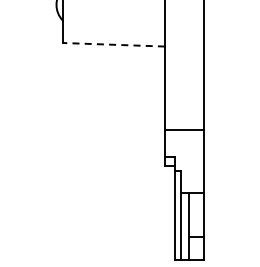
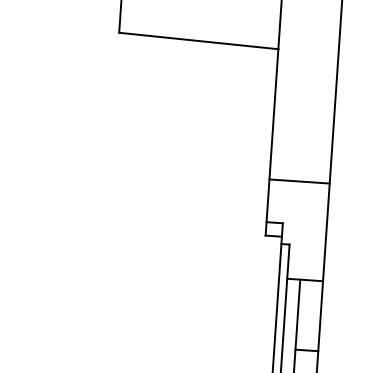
line: (113, 44) -> (198, 40), dashed -> solid

